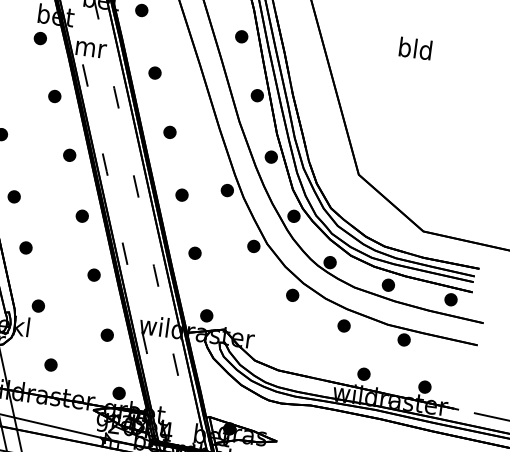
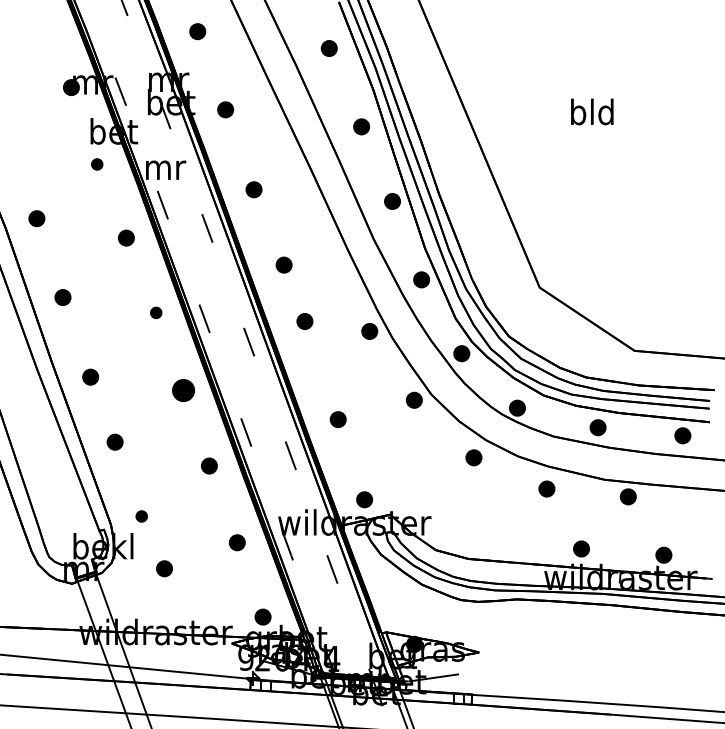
part: (39, 38) -> (96, 164), size x0.7
part: (69, 155) -> (155, 312), size x0.7
part: (181, 195) -> (304, 321), moved
part: (82, 216) -> (183, 390), size x1.4
part: (38, 306) -> (141, 516), size x0.7
part: (51, 364) -> (164, 568), moved

